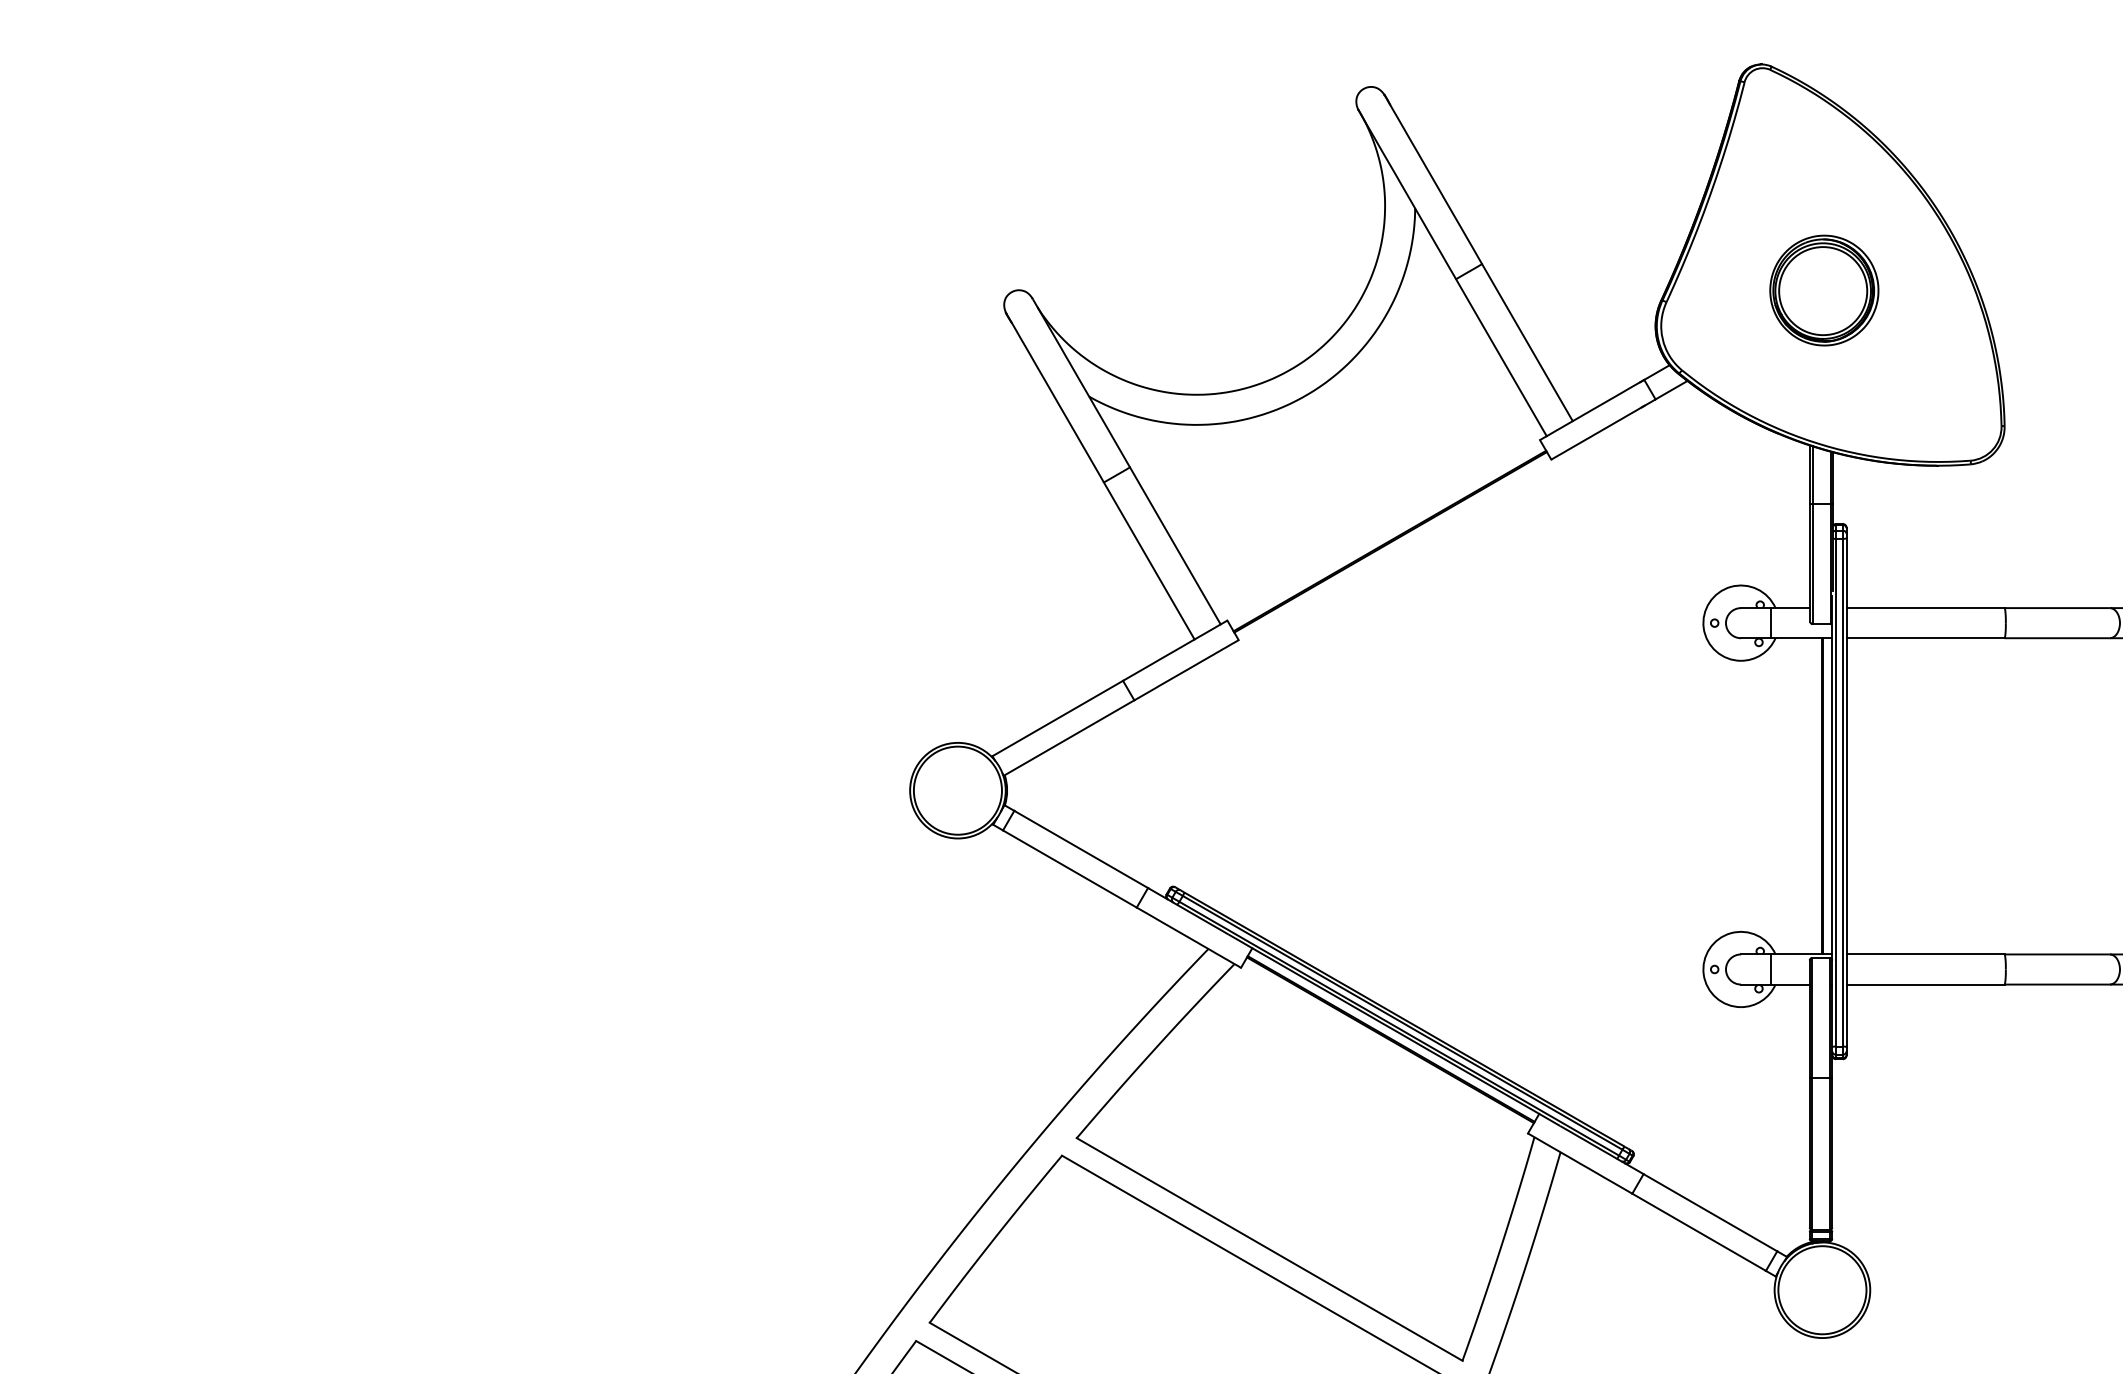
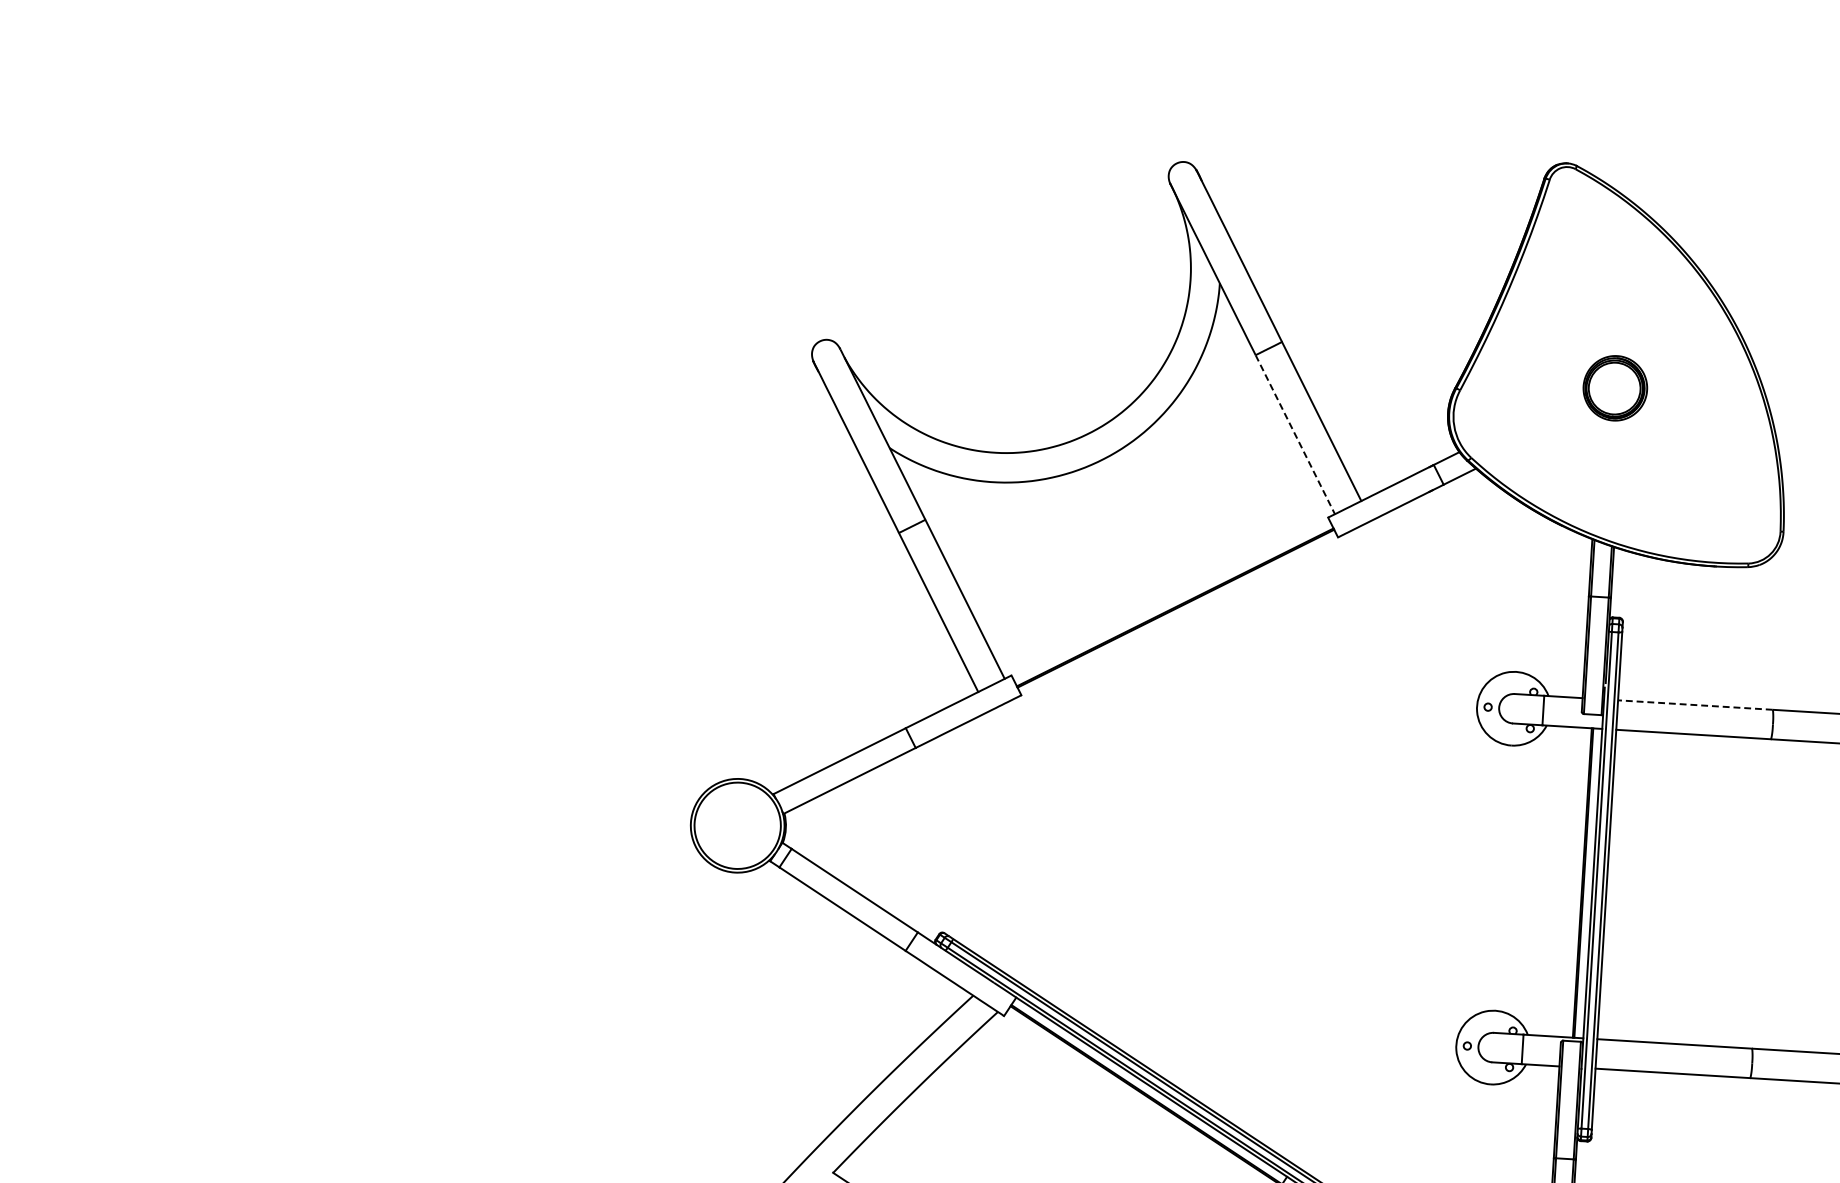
part: (1824, 290) -> (1615, 388), size x0.6
line: (1501, 357) -> (1295, 434), solid -> dashed
line: (1925, 608) -> (1695, 705), solid -> dashed

